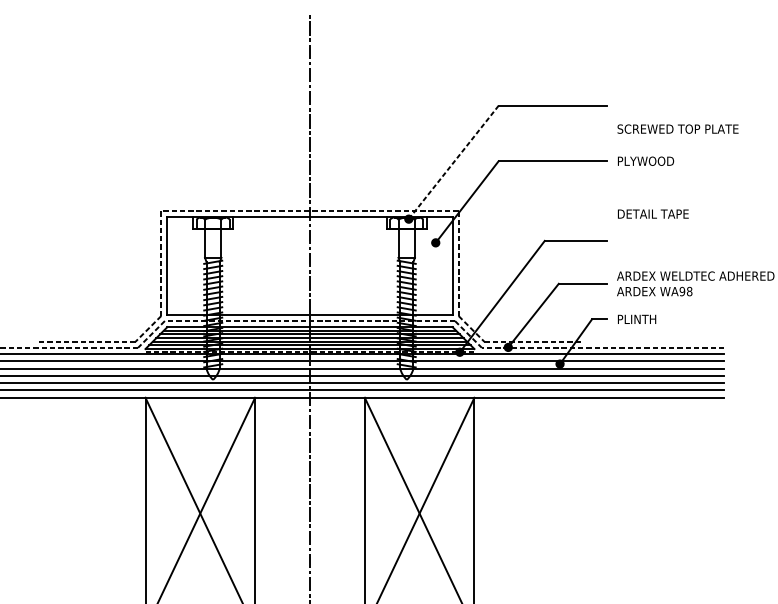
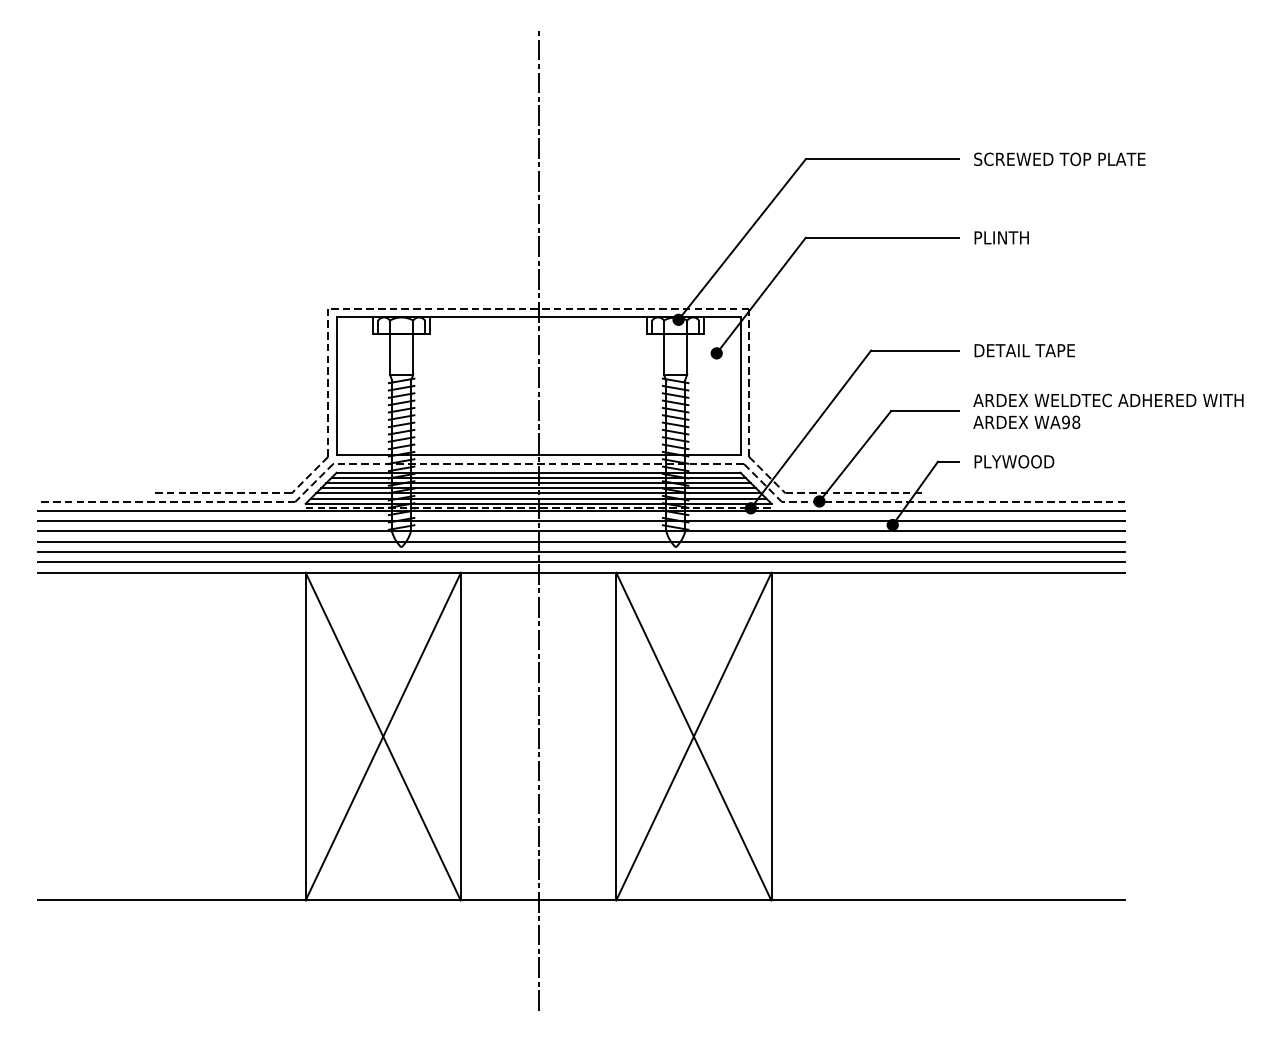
text: (677, 128) -> (1059, 158), moved
text: (652, 161) -> (1023, 237), PLYWOOD -> PLINTH
line: (453, 162) -> (742, 239), dashed -> solid
text: (653, 213) -> (1024, 350), moved
text: (652, 319) -> (1023, 461), PLINTH -> PLYWOOD

